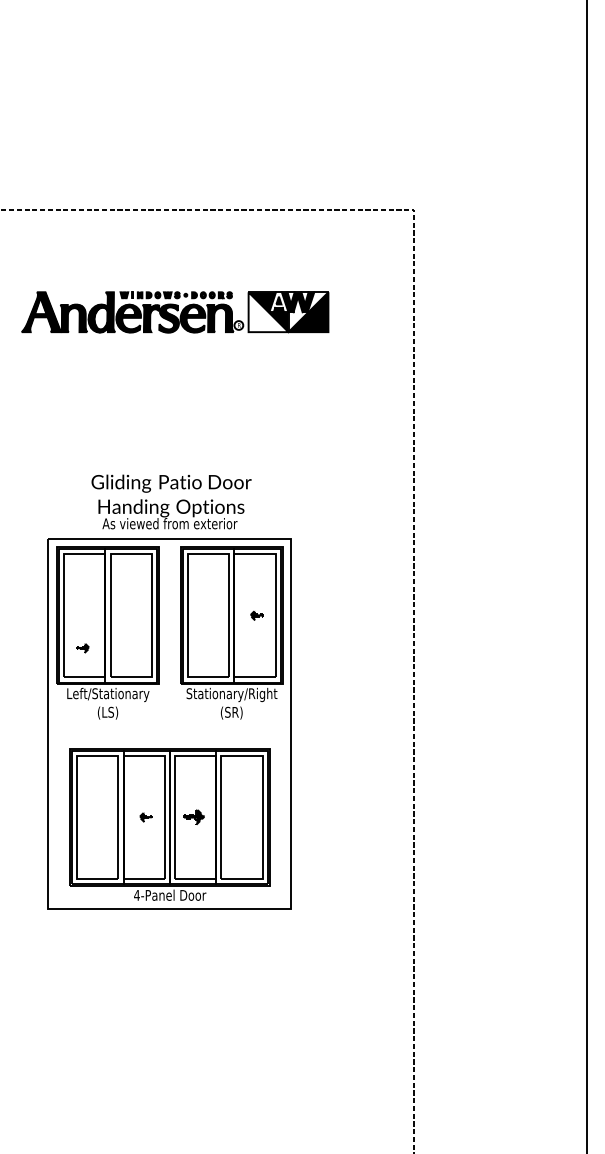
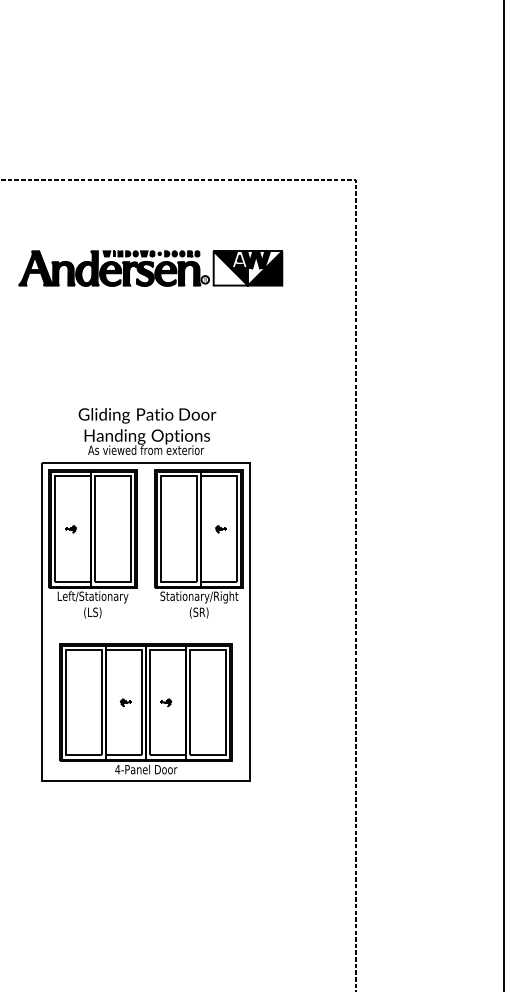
part: (81, 648) -> (70, 529), moved
part: (193, 817) -> (166, 702), size x0.62

